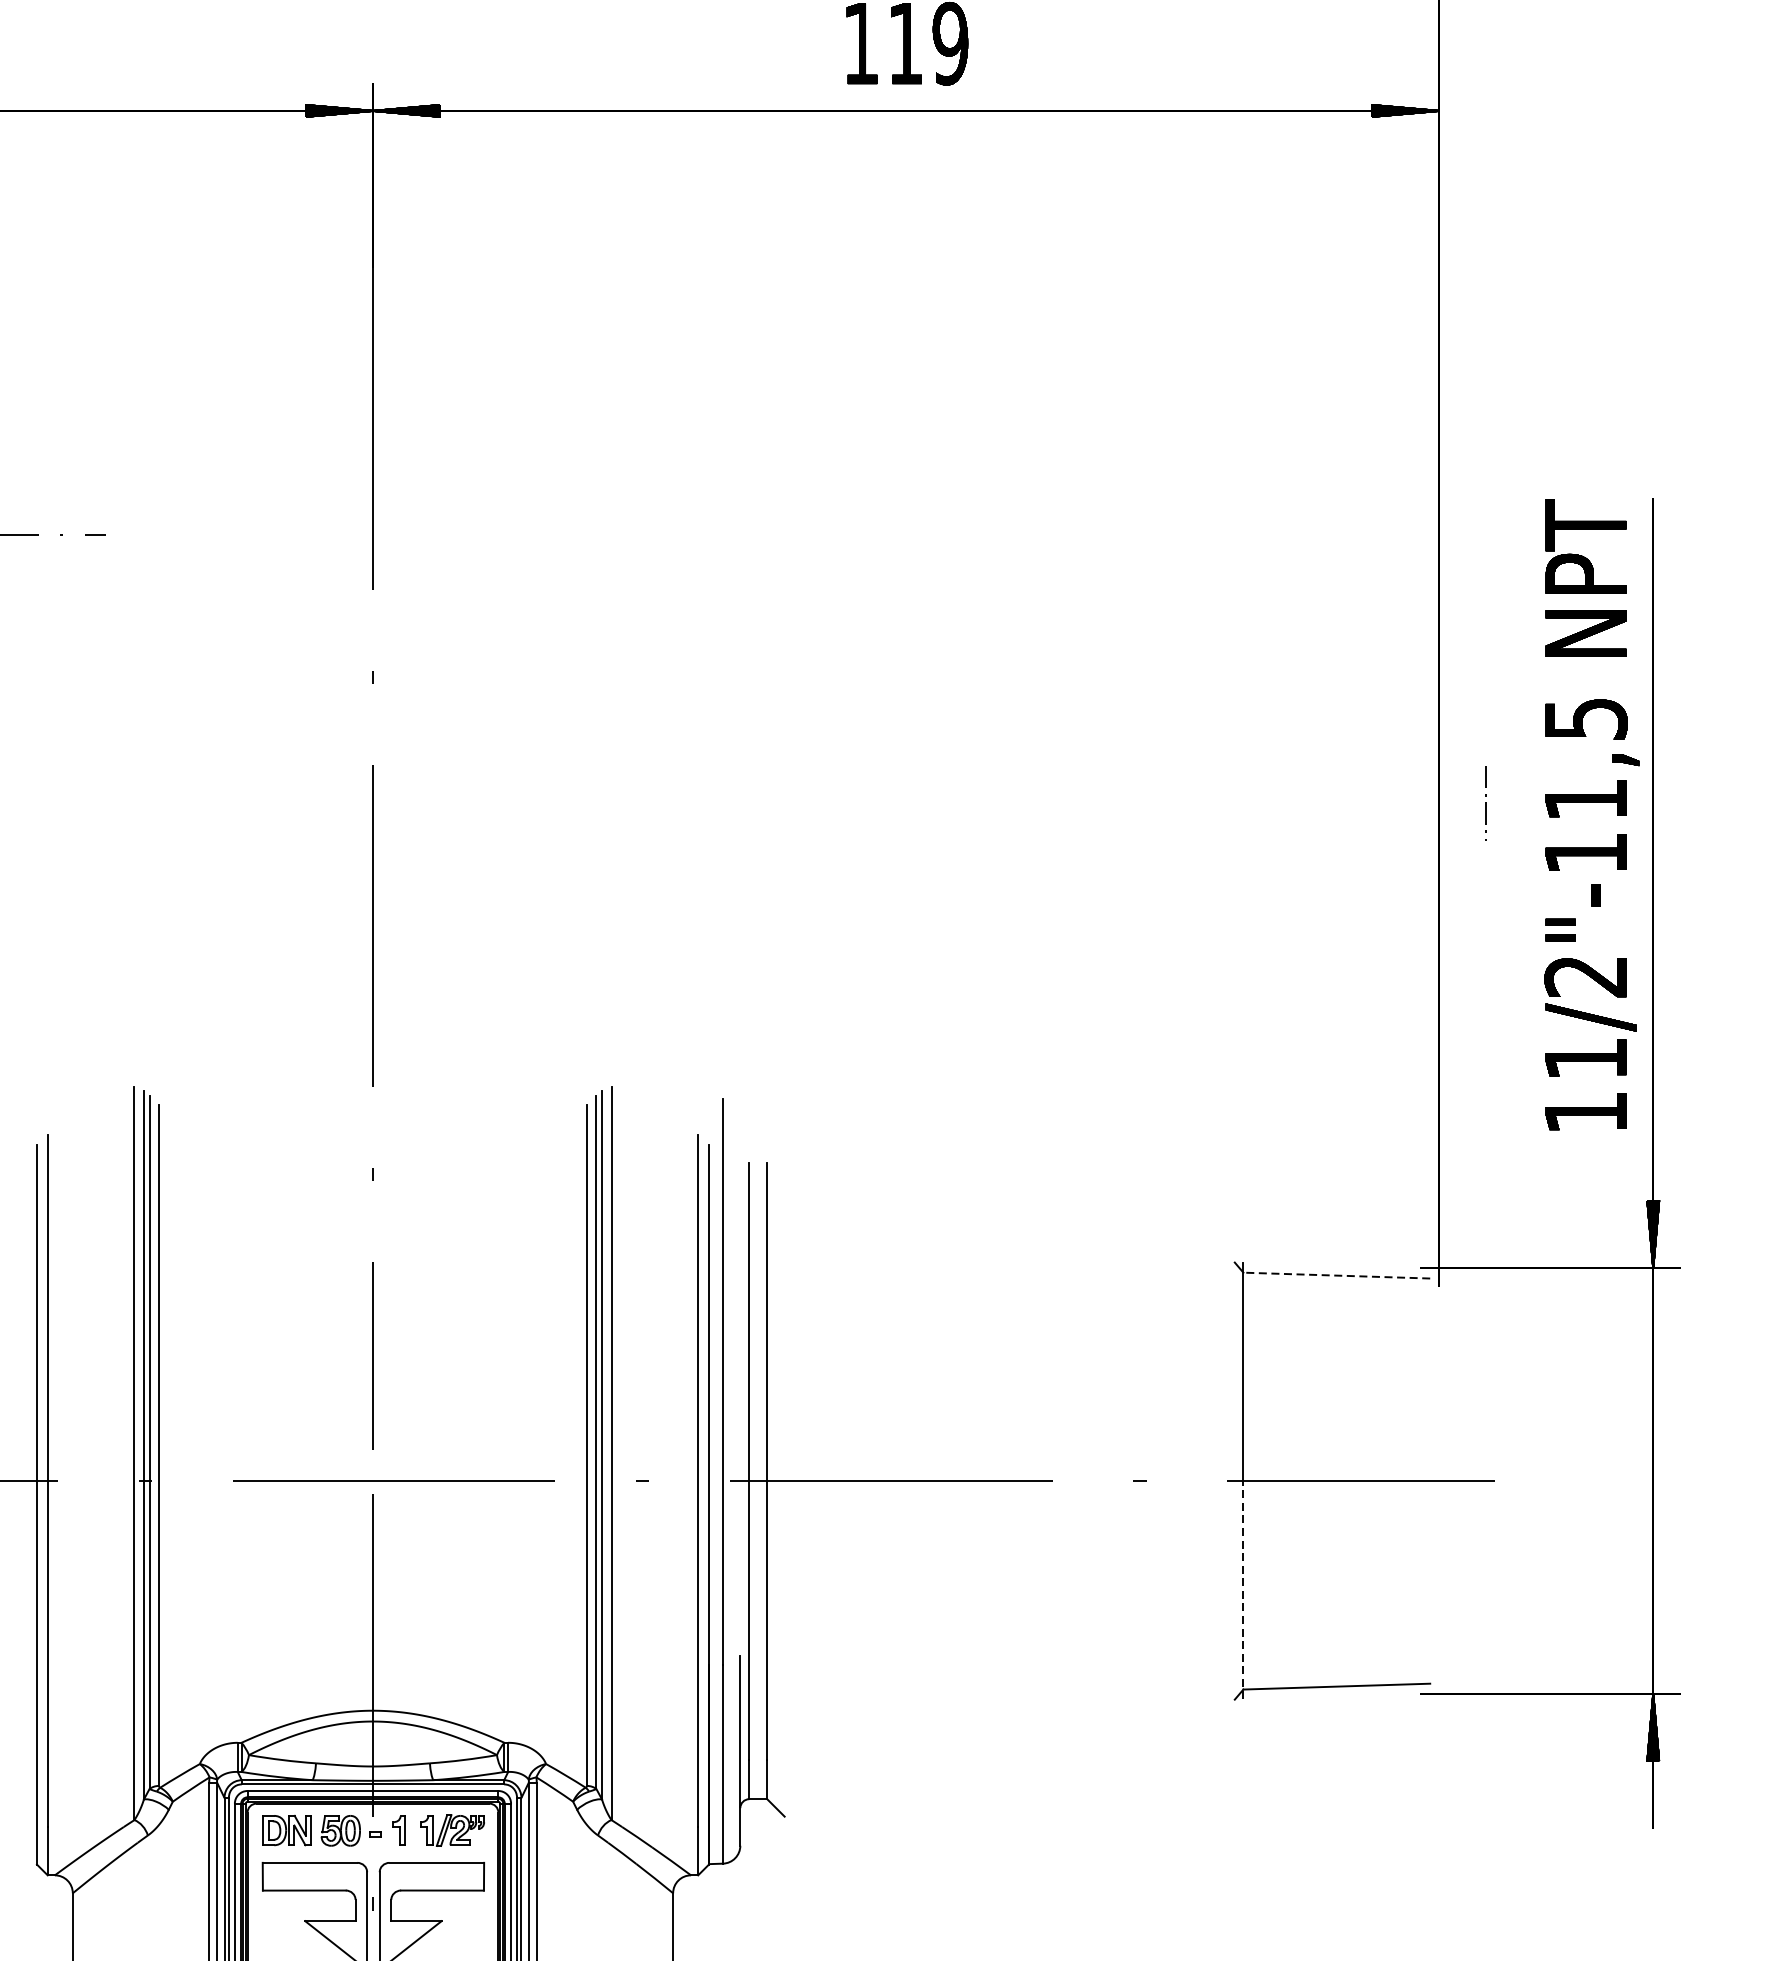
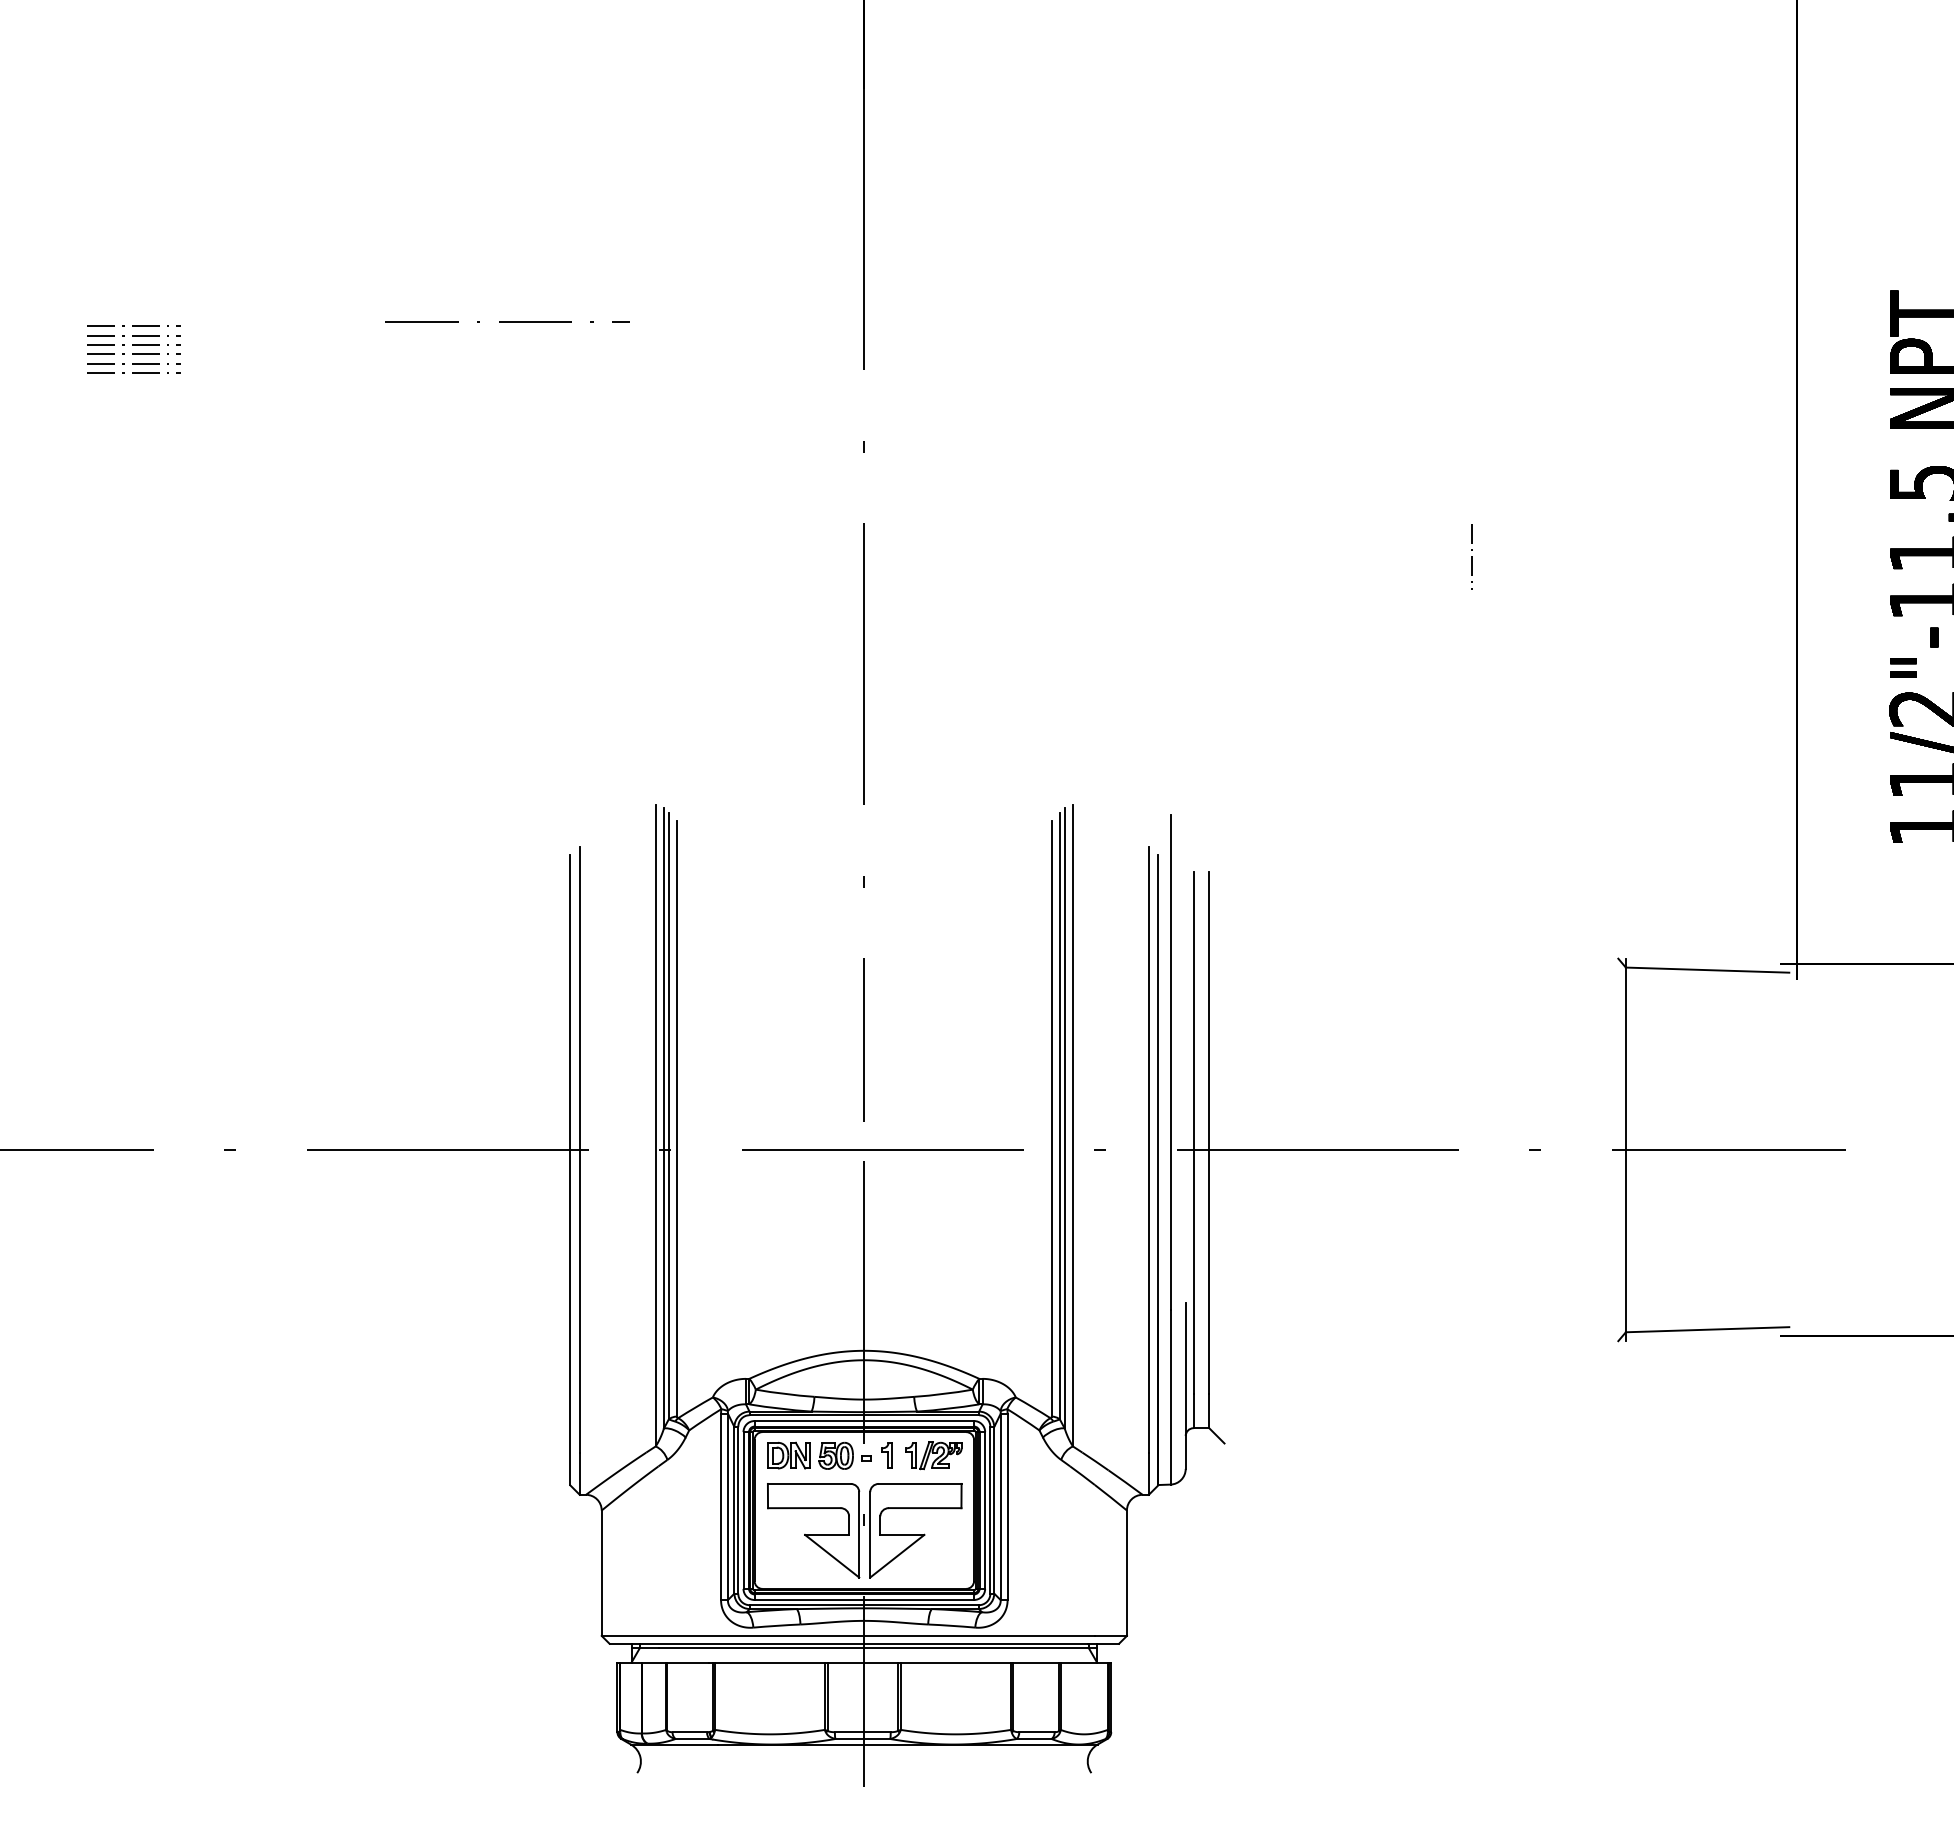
line: (1485, 802) -> (1471, 556), moved
line: (1336, 1276) -> (1707, 970), dashed -> solid
line: (1242, 1589) -> (1625, 1244), dashed -> solid

